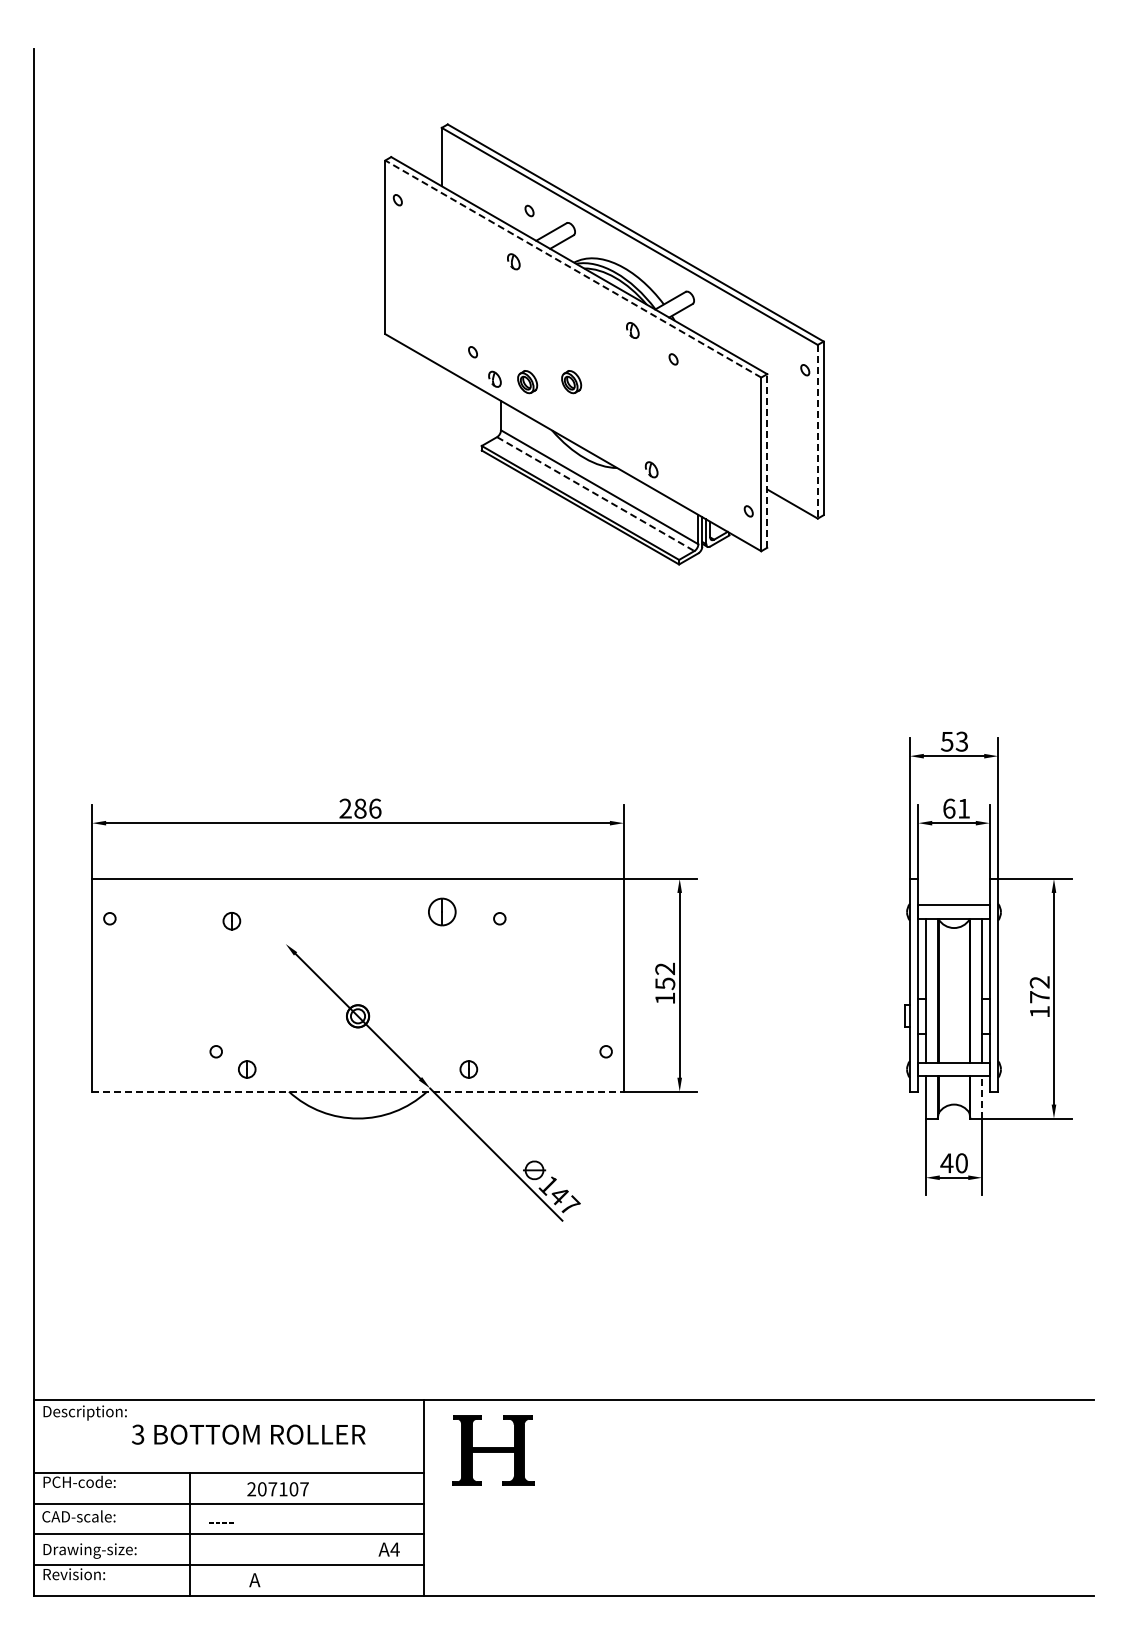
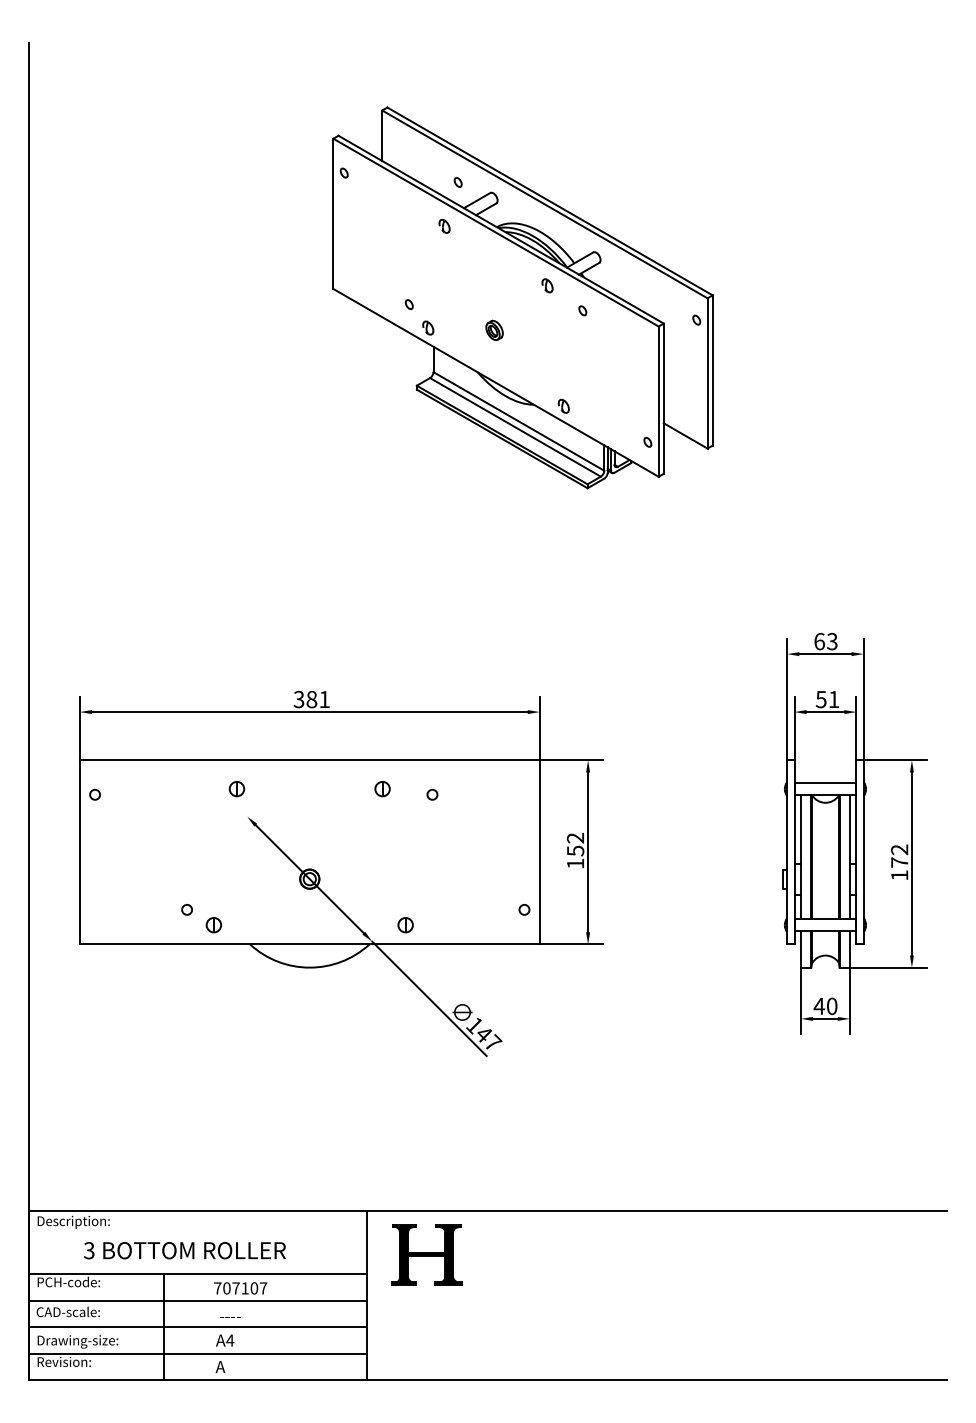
line: (572, 268) -> (495, 232), dashed -> solid
part: (527, 382) -> (456, 330), removed
line: (817, 431) -> (707, 373), dashed -> solid
line: (767, 460) -> (664, 398), dashed -> solid
line: (595, 494) -> (515, 427), dashed -> solid
text: (947, 741) -> (819, 641), 53 -> 63
text: (360, 808) -> (311, 699), 286 -> 381
text: (948, 808) -> (820, 699), 61 -> 51
part: (441, 912) -> (382, 789), size x0.62
part: (231, 921) -> (236, 789), moved
line: (358, 1091) -> (310, 944), dashed -> solid
line: (982, 1097) -> (850, 949), dashed -> solid
text: (248, 1434) -> (184, 1250), moved
text: (251, 1489) -> (217, 1288), 207107 -> 707107
text: (221, 1522) -> (230, 1317), moved
text: (388, 1549) -> (224, 1340), moved

